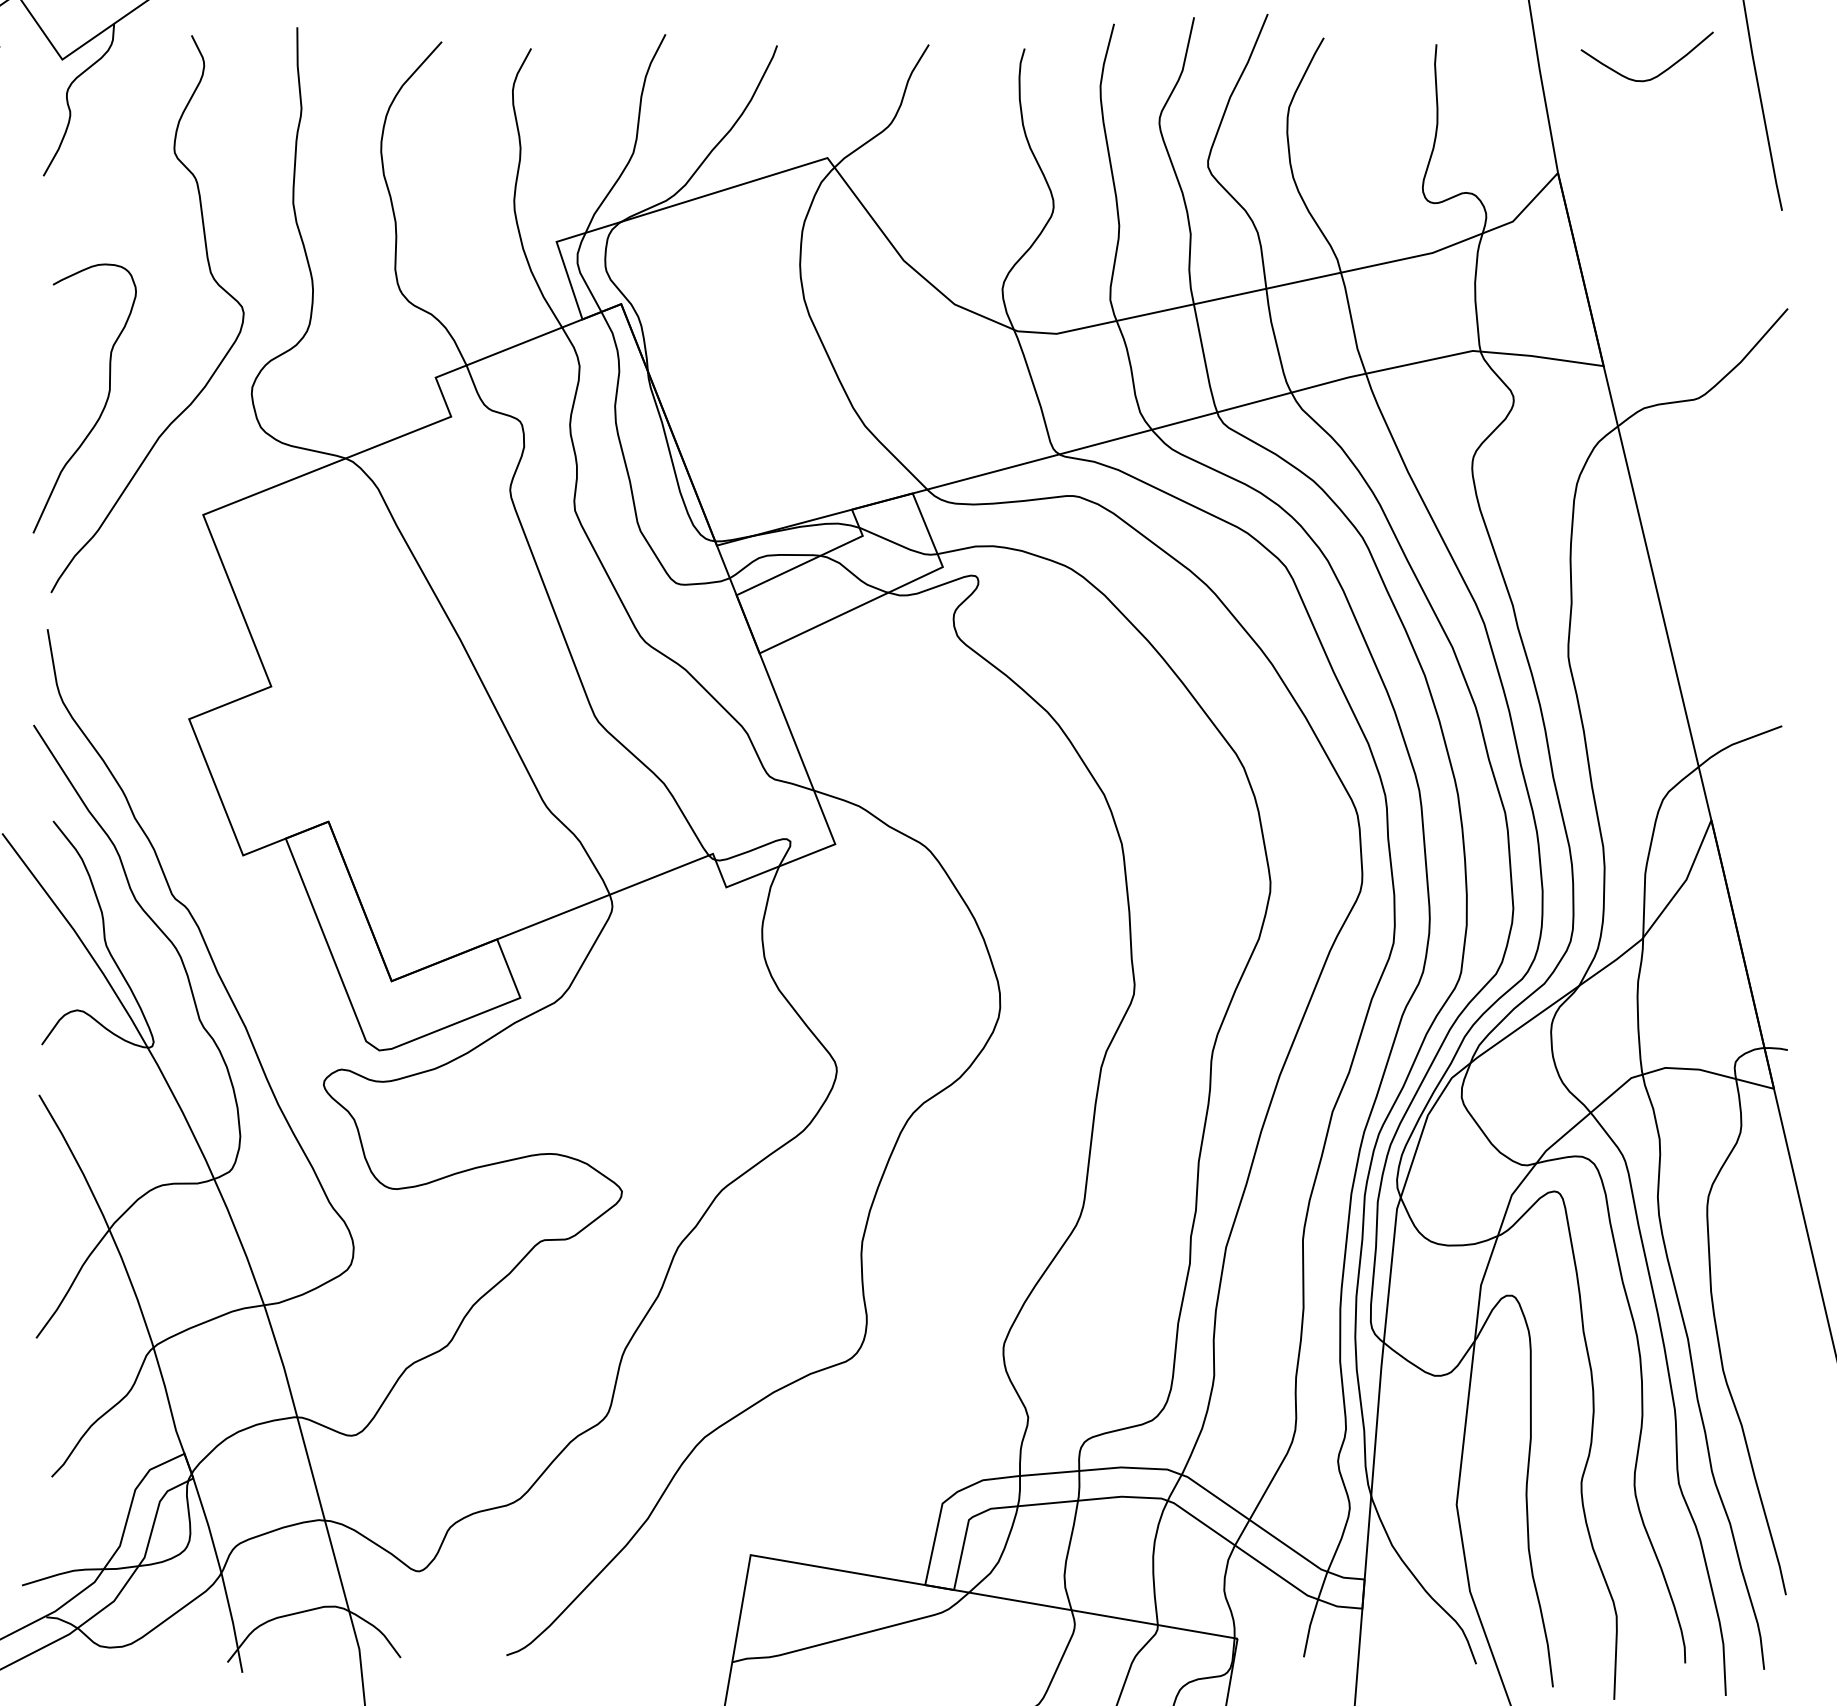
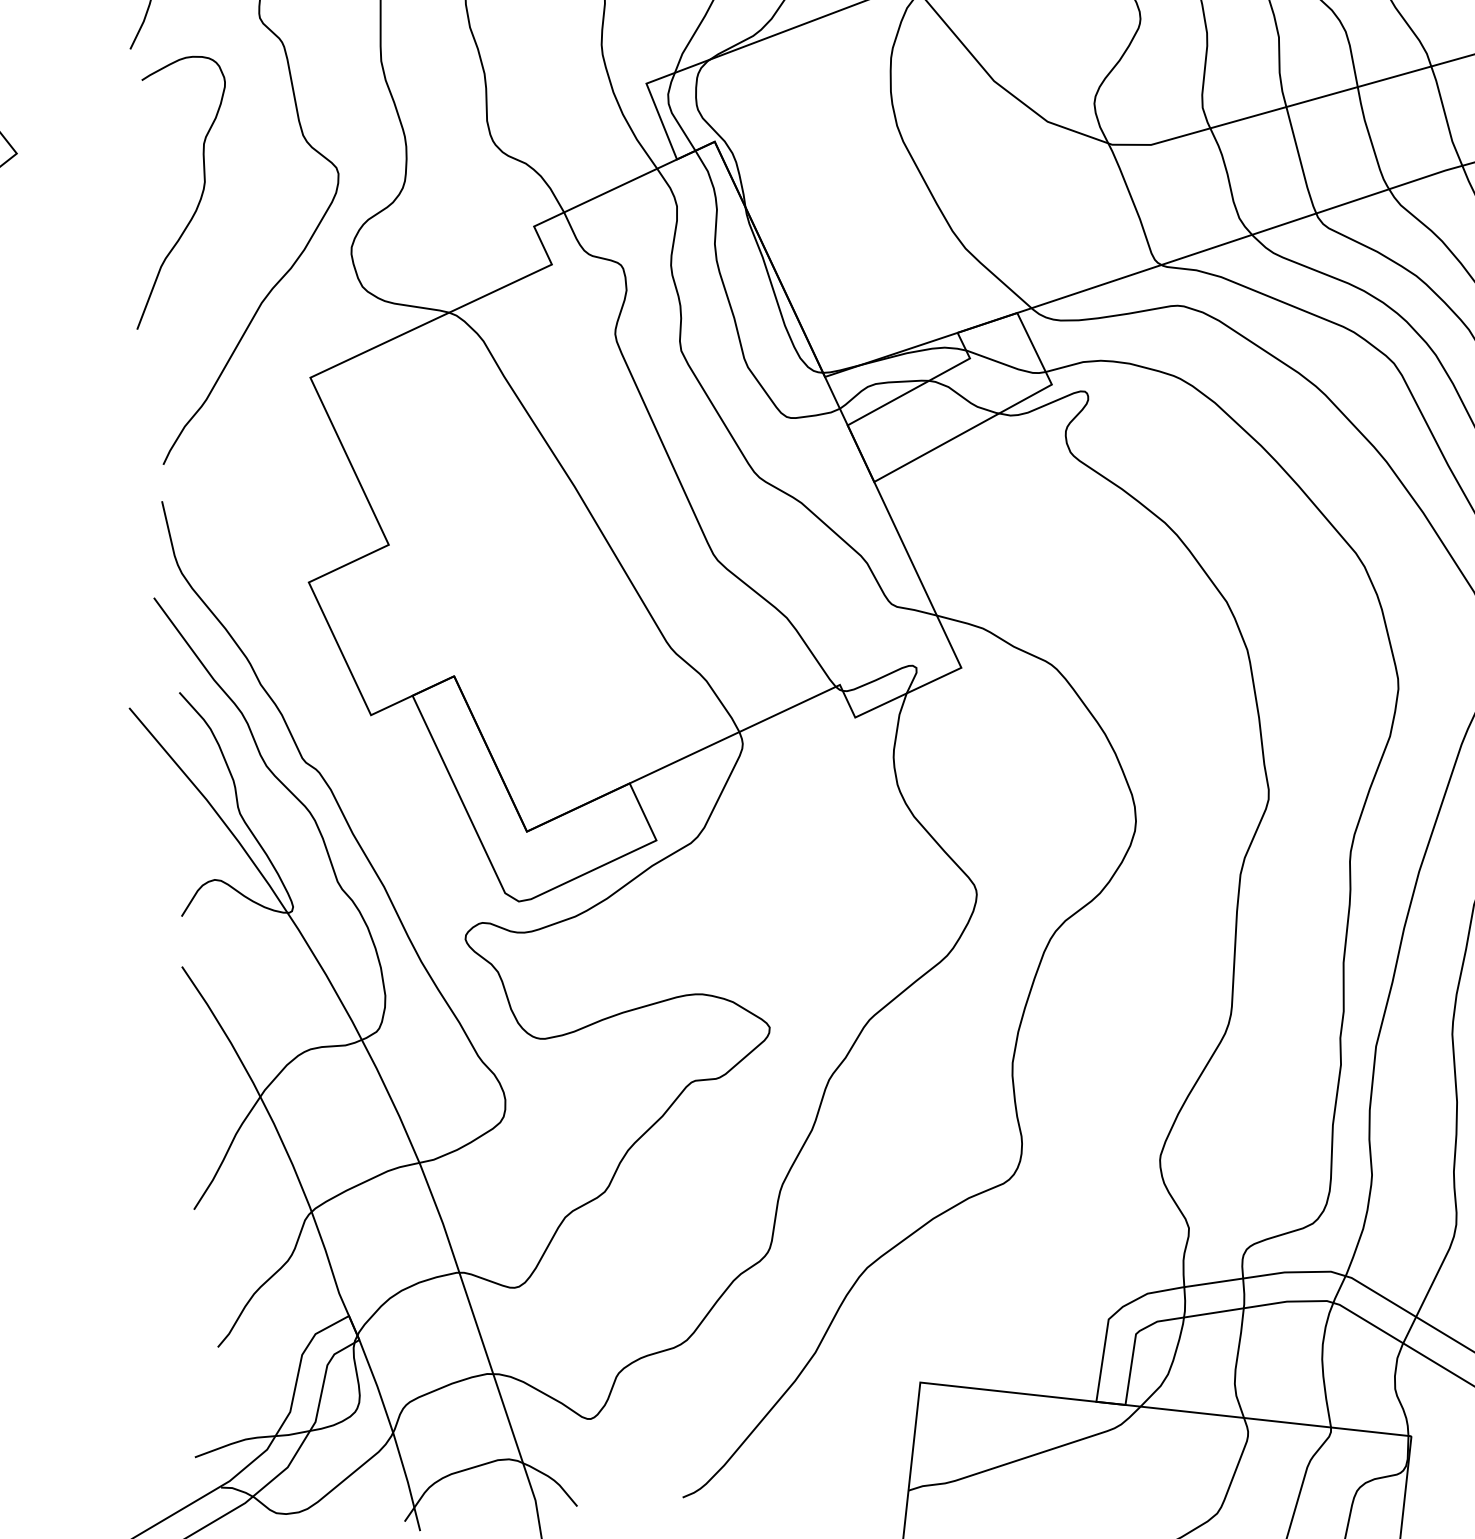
curve: (104, 404) -> (200, 196), moved

